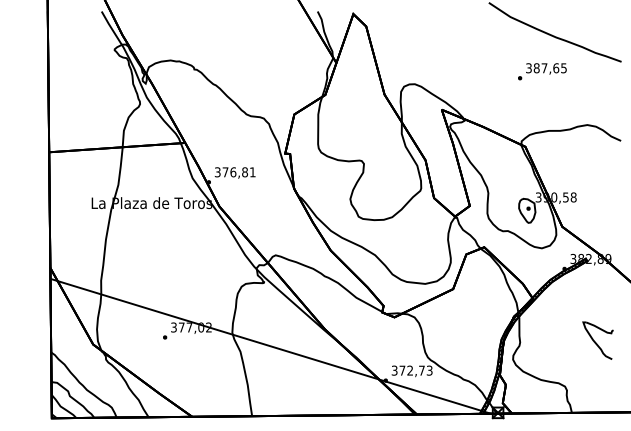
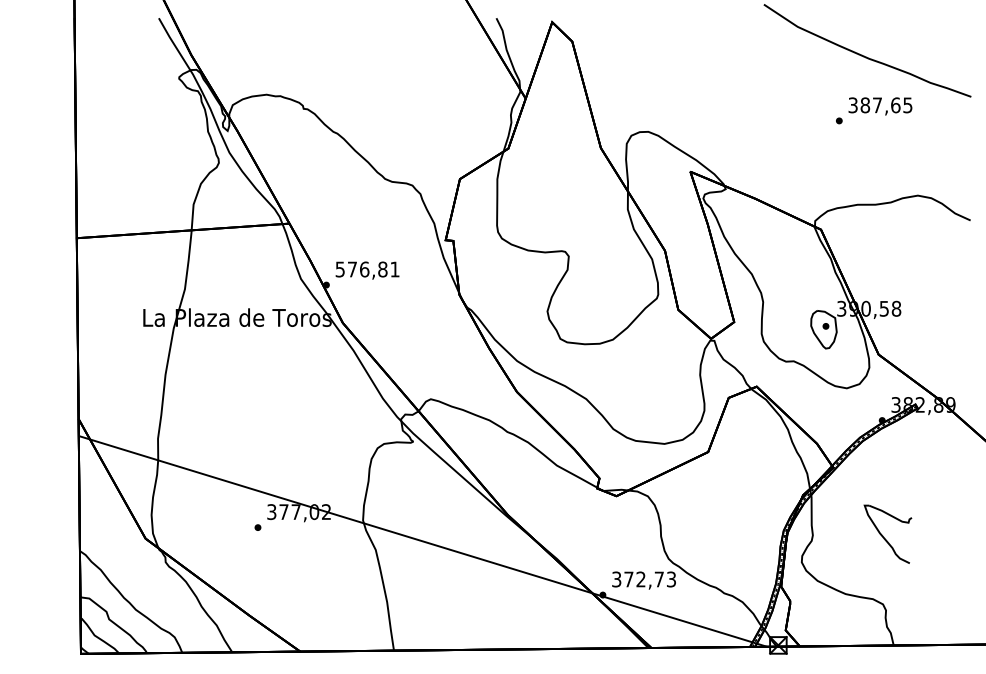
text: (542, 71) -> (874, 110), moved
text: (217, 171) -> (339, 268), 376,81 -> 576,81
part: (597, 340) -> (886, 533), moved

